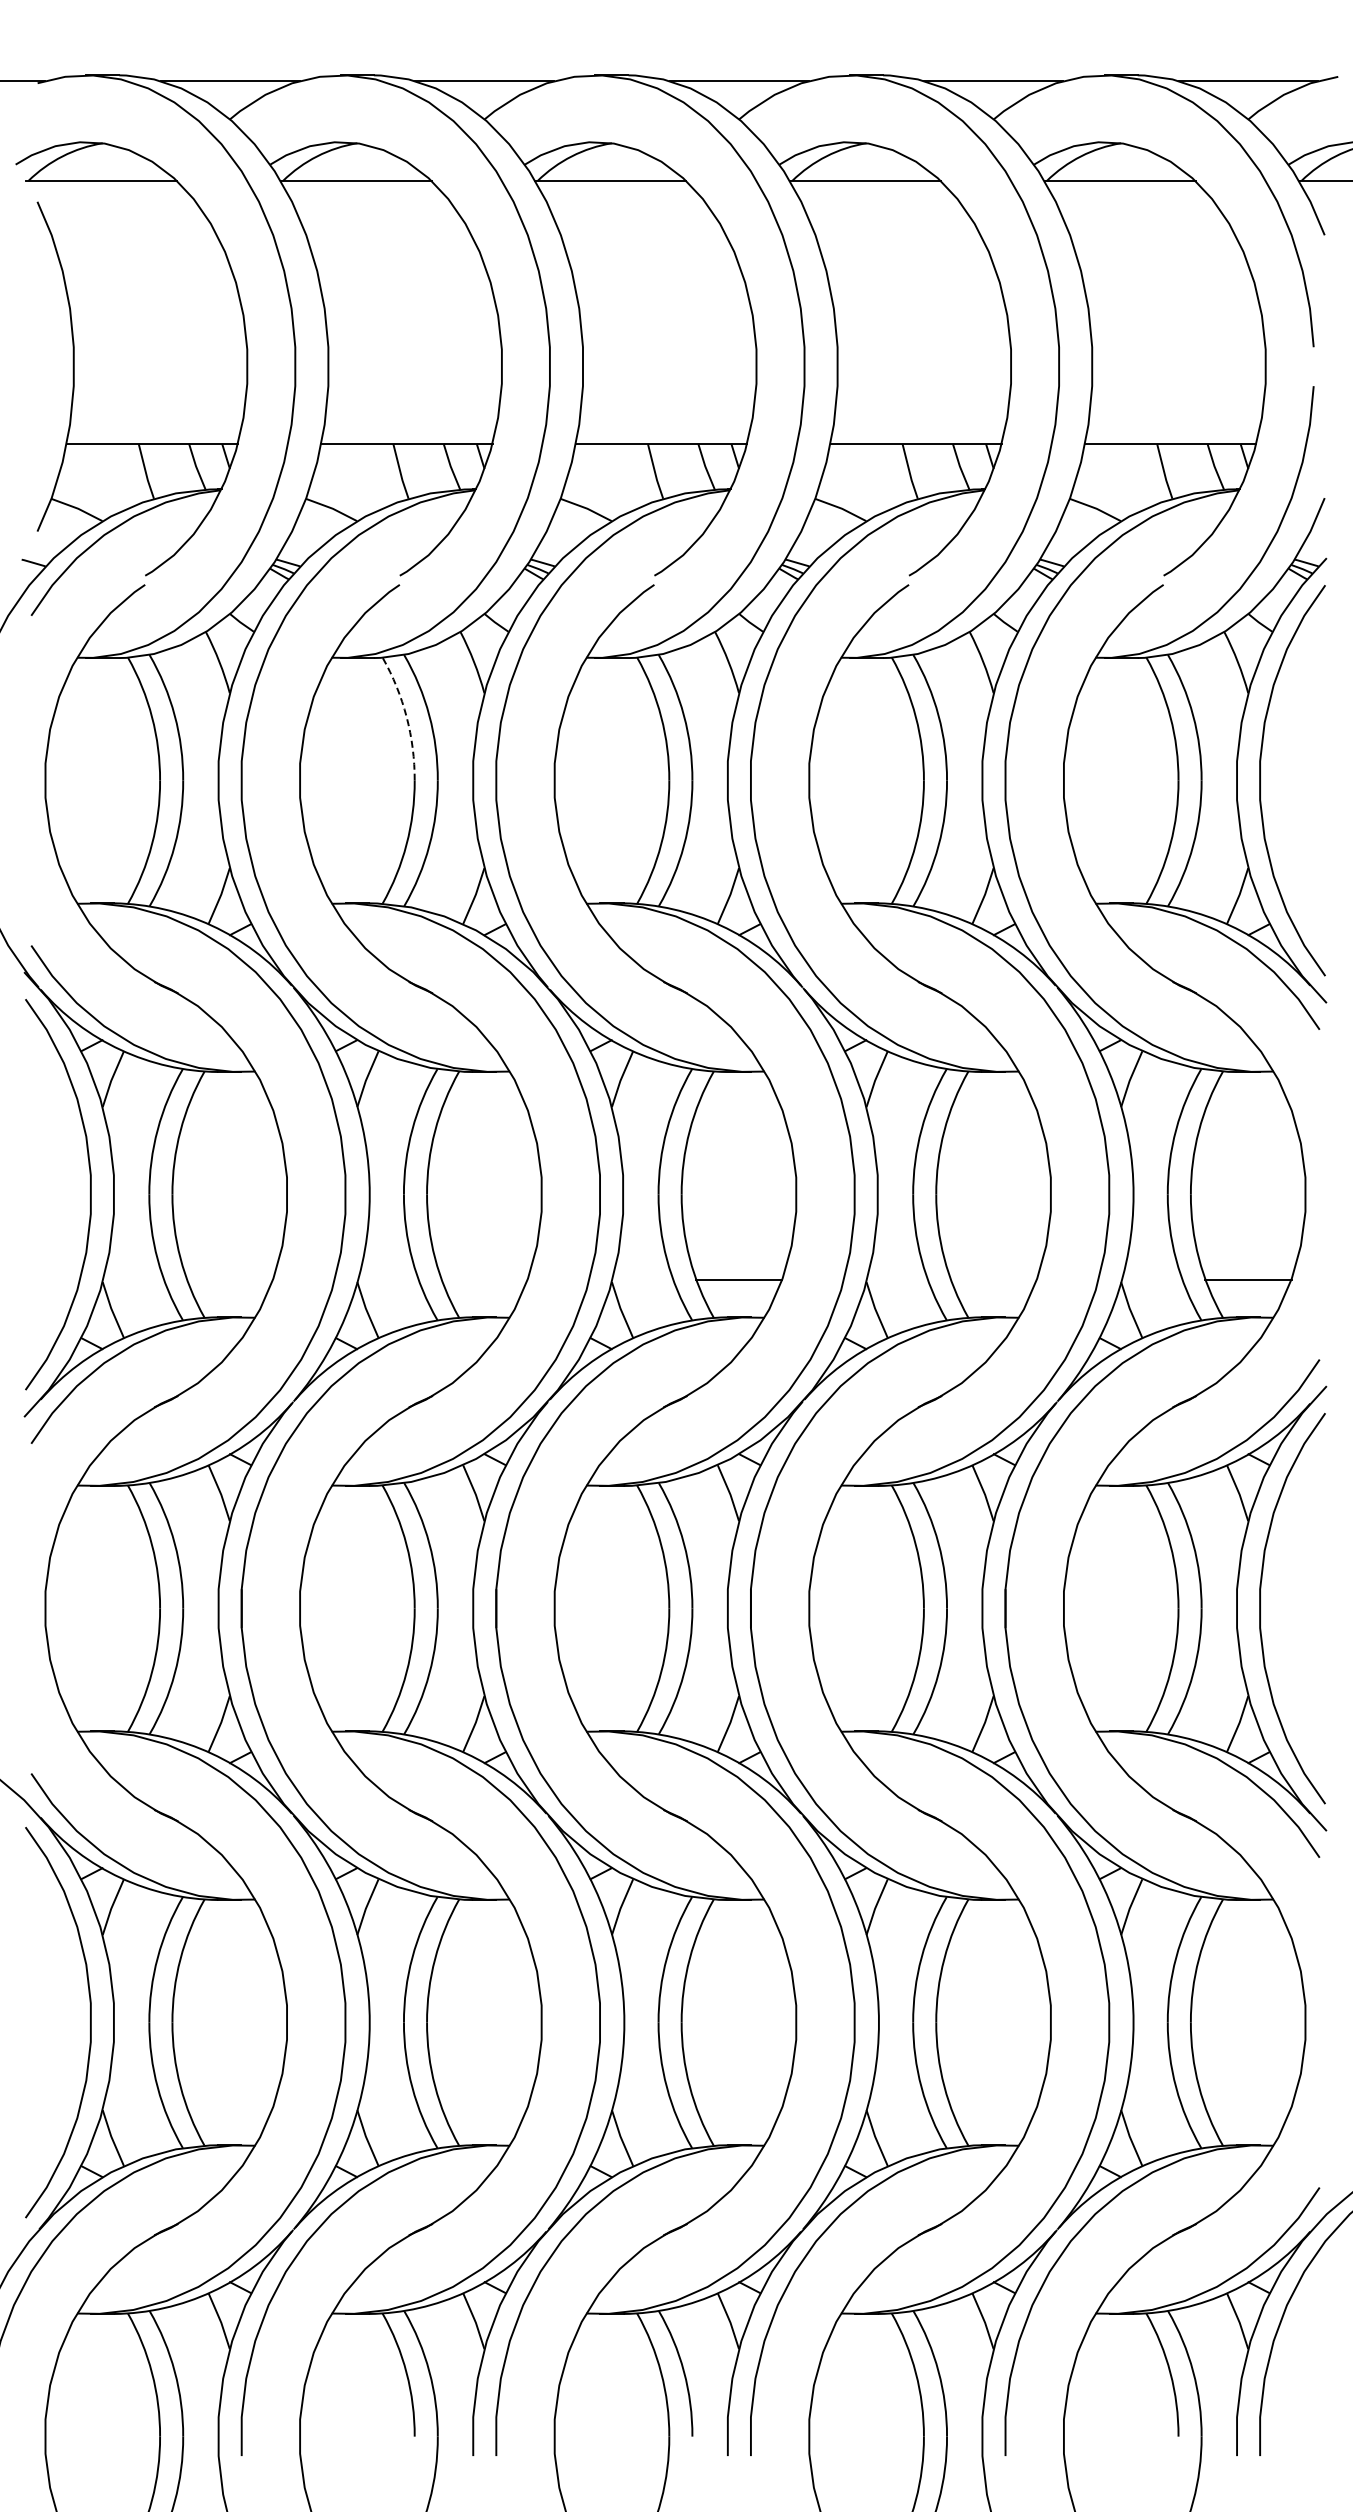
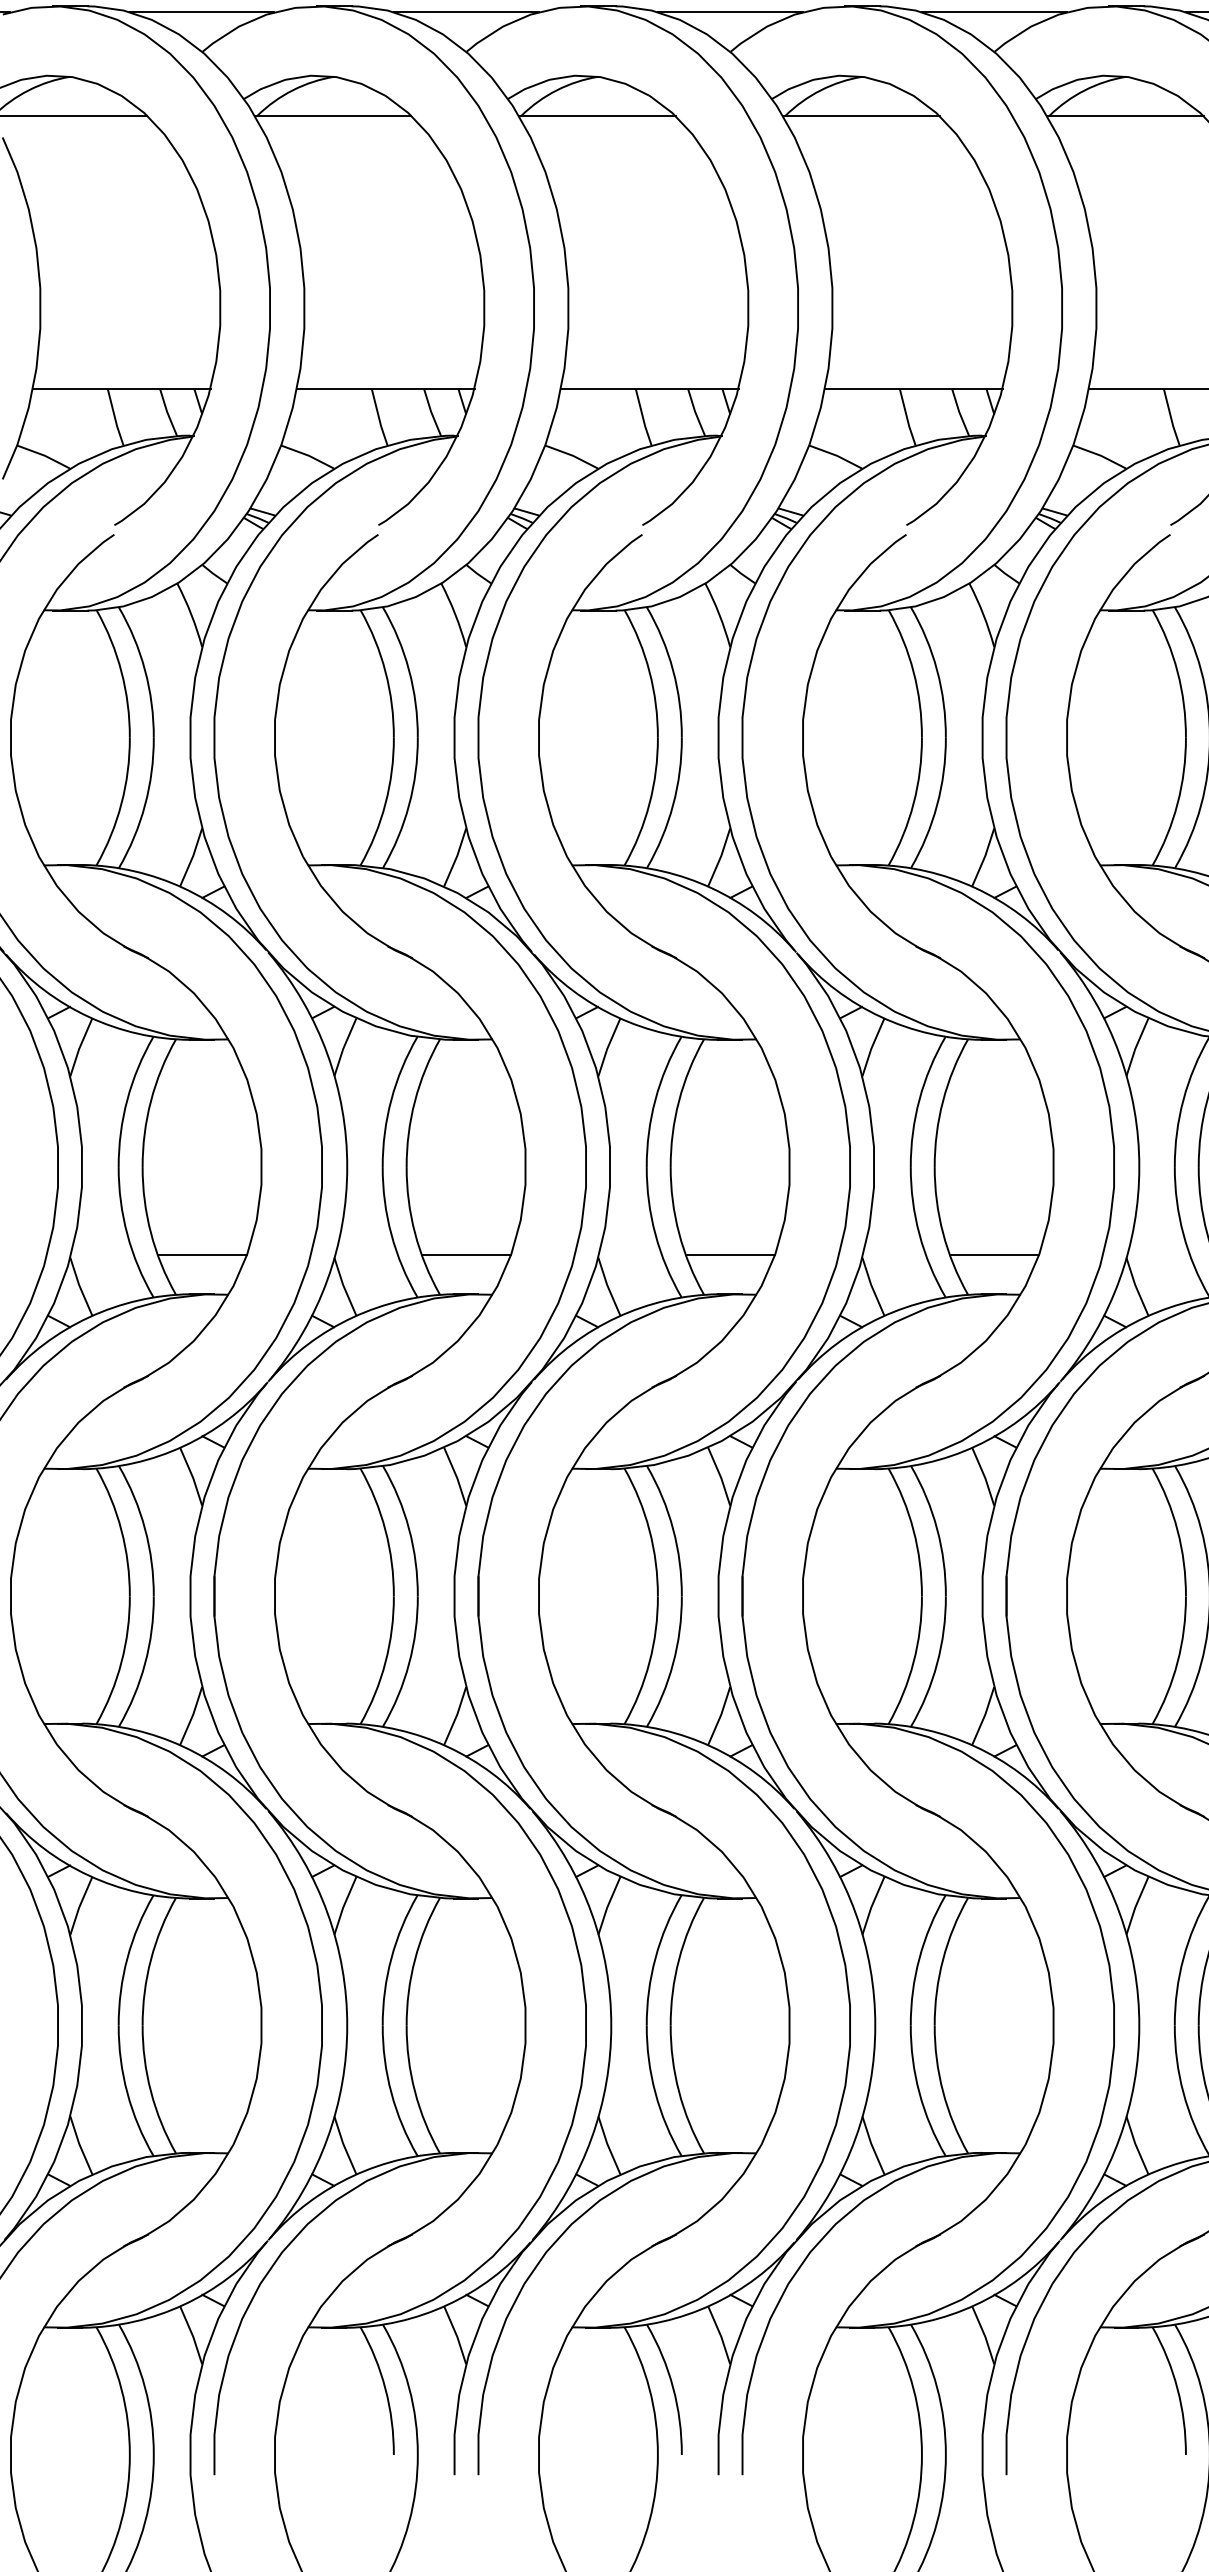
arc: (406, 717) -> (385, 672), dashed -> solid
line: (230, 1279) -> (202, 1255), added
line: (484, 1279) -> (466, 1255), added
line: (993, 1279) -> (994, 1255), added

